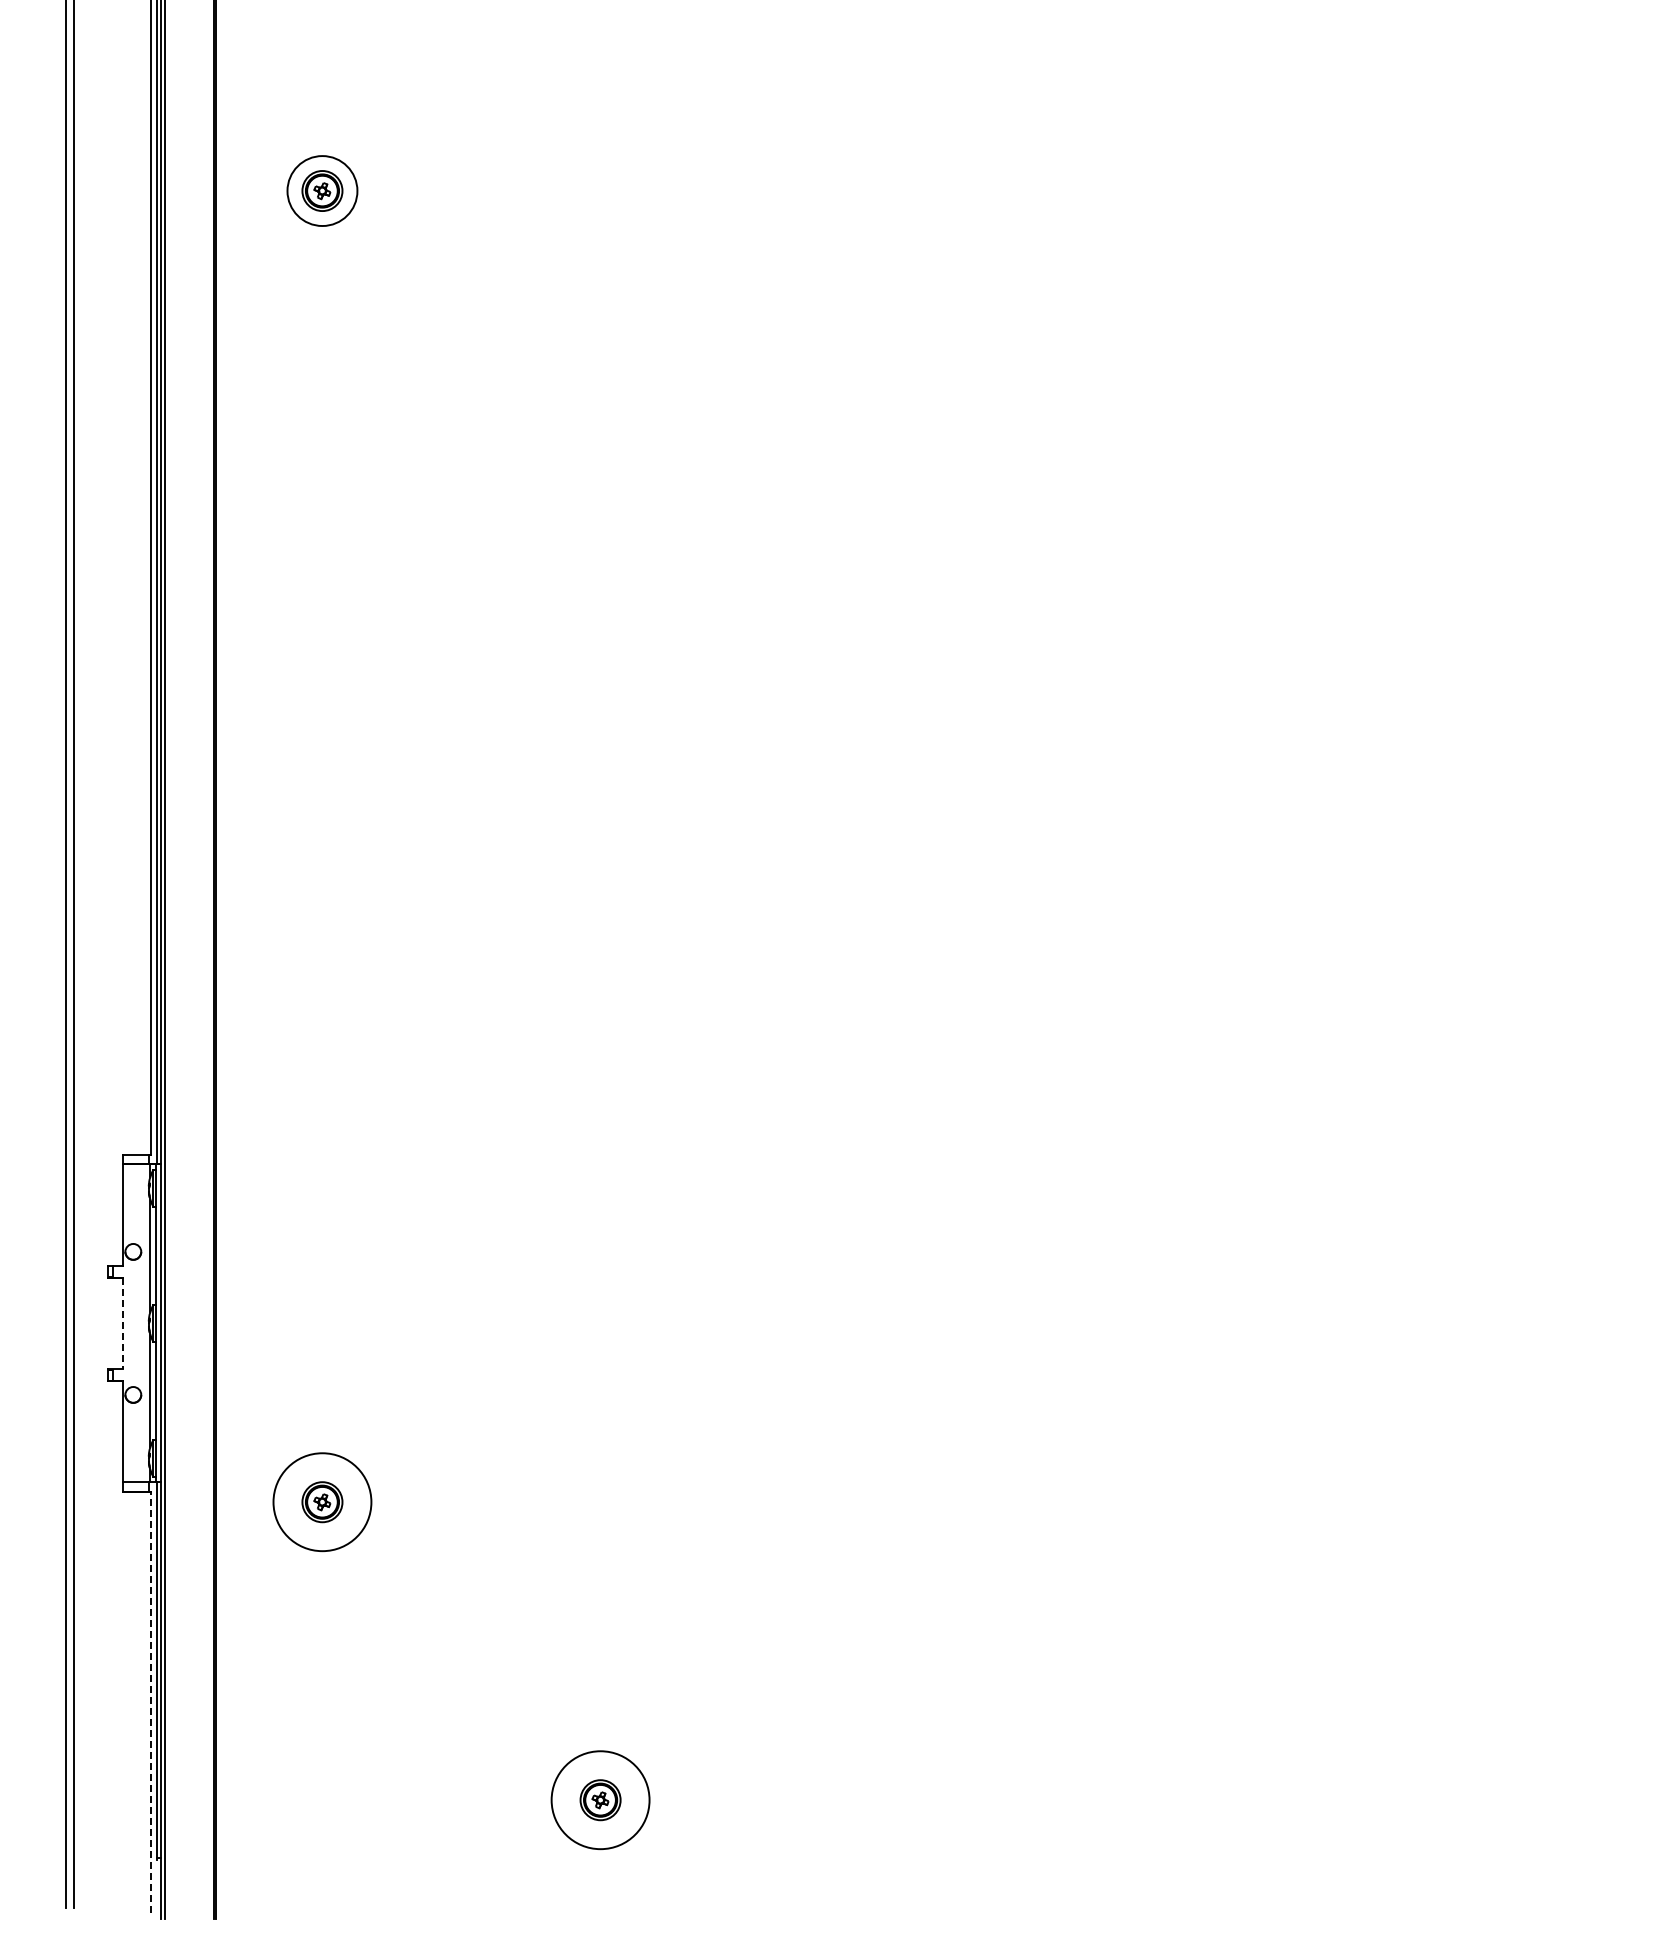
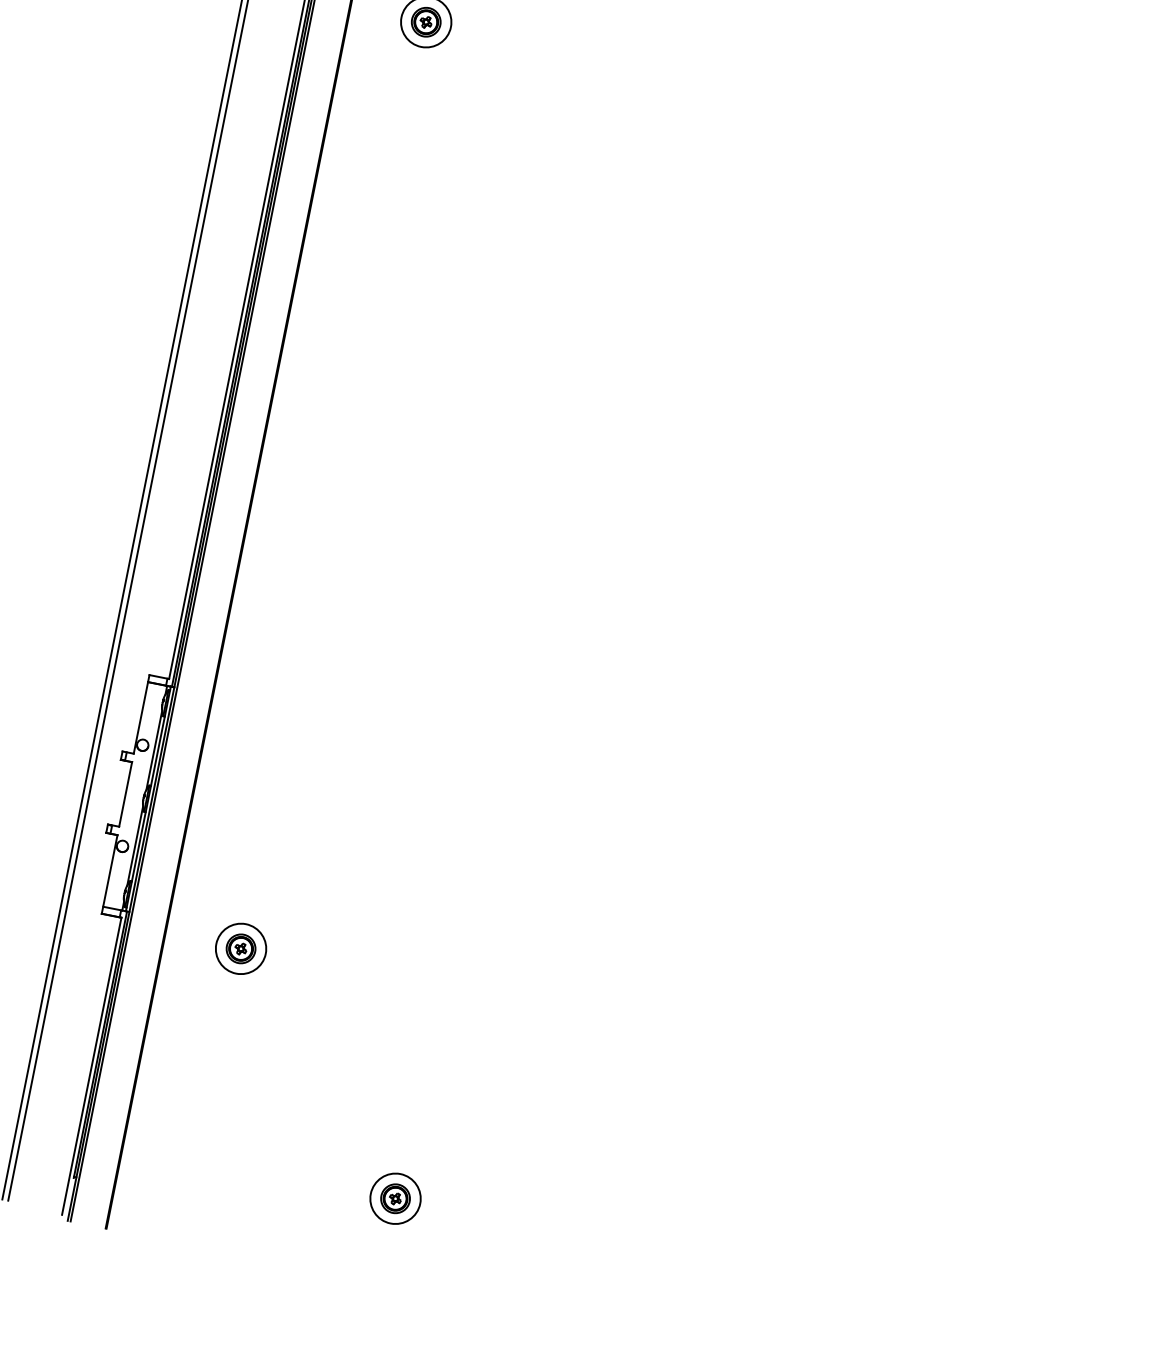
line: (123, 1323) -> (125, 794), dashed -> solid
circle: (322, 1502) -> (241, 949), size x0.71
line: (151, 1702) -> (91, 1066), dashed -> solid
circle: (600, 1800) -> (395, 1198), size x0.71

